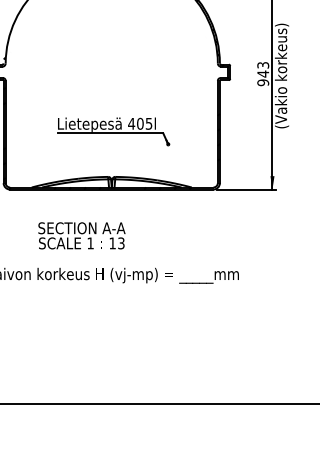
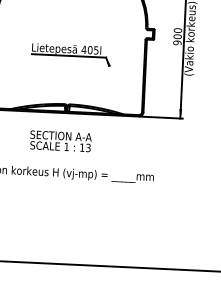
text: (263, 69) -> (178, 33), 943 -> 900
part: (113, 131) -> (71, 54), moved
text: (81, 235) -> (60, 141), moved

